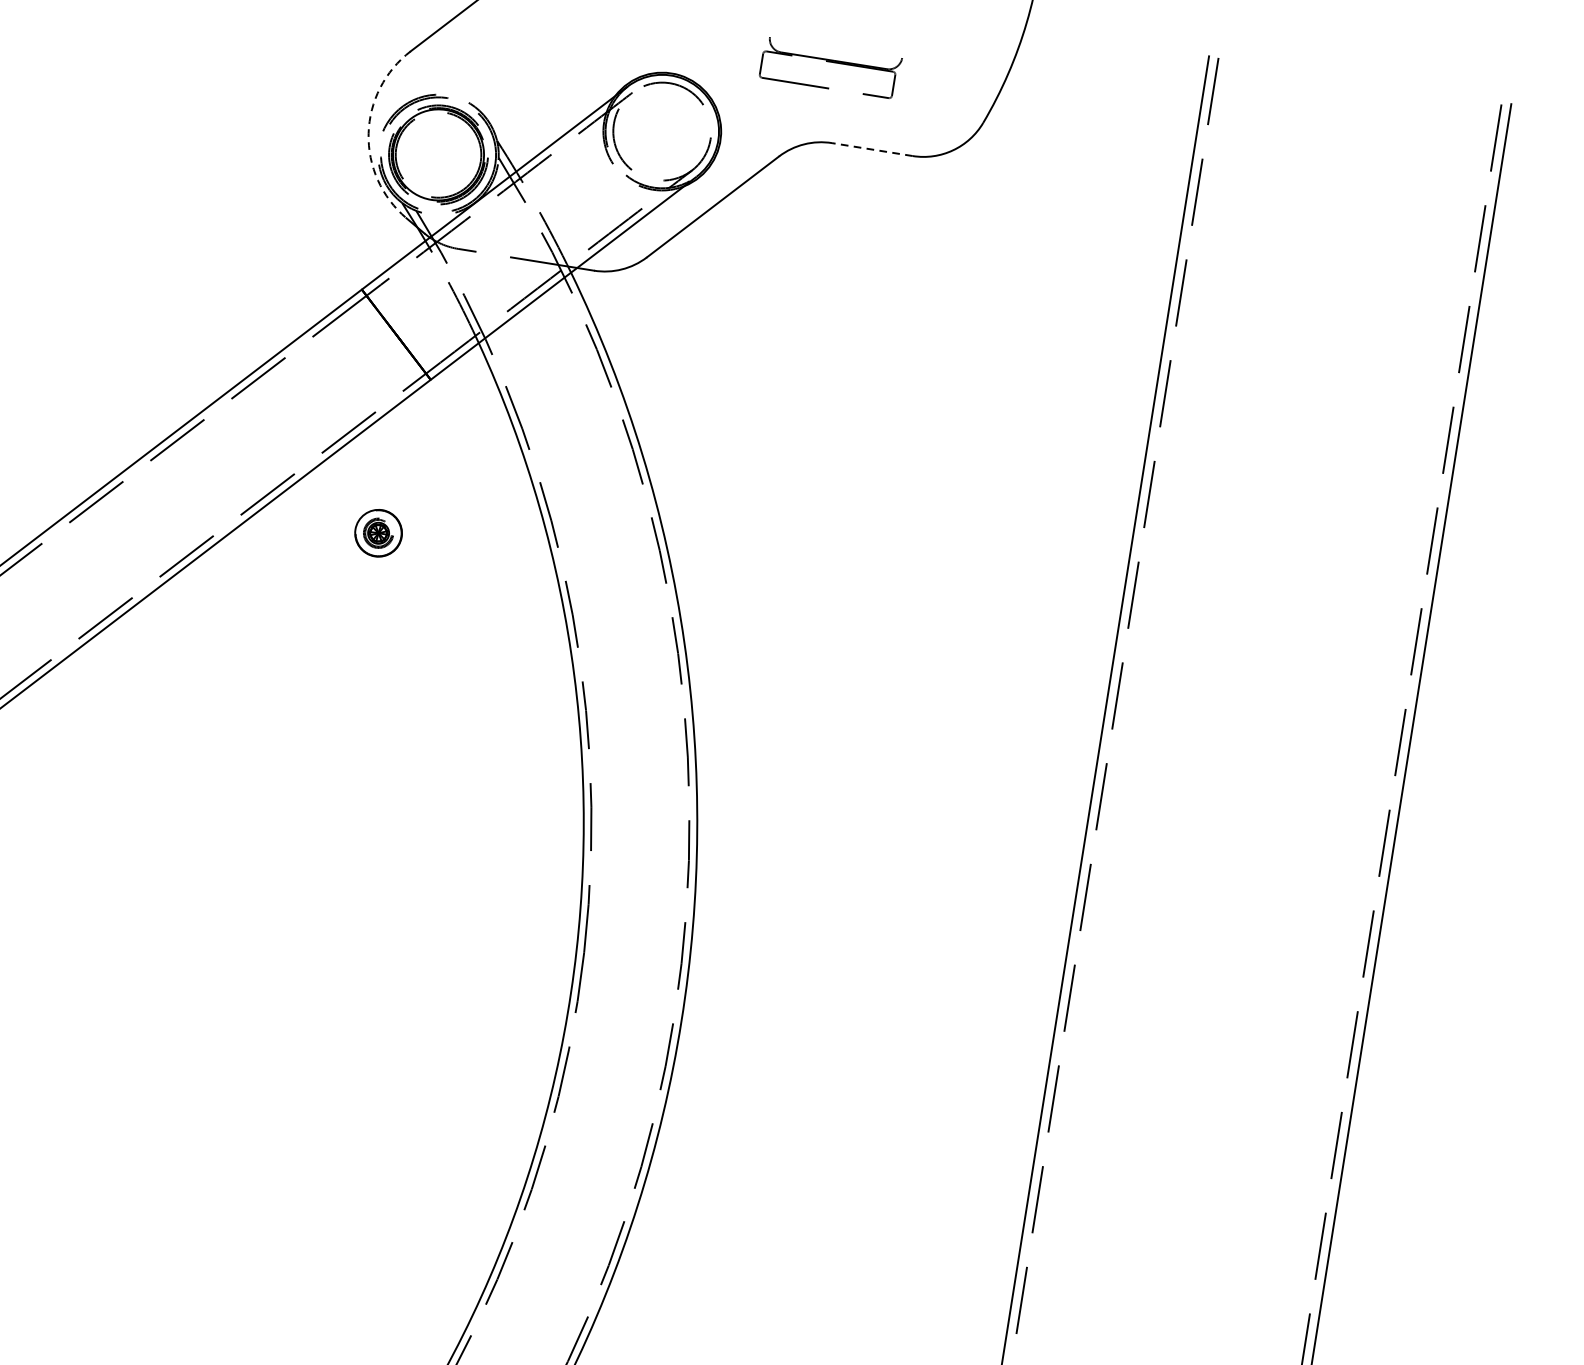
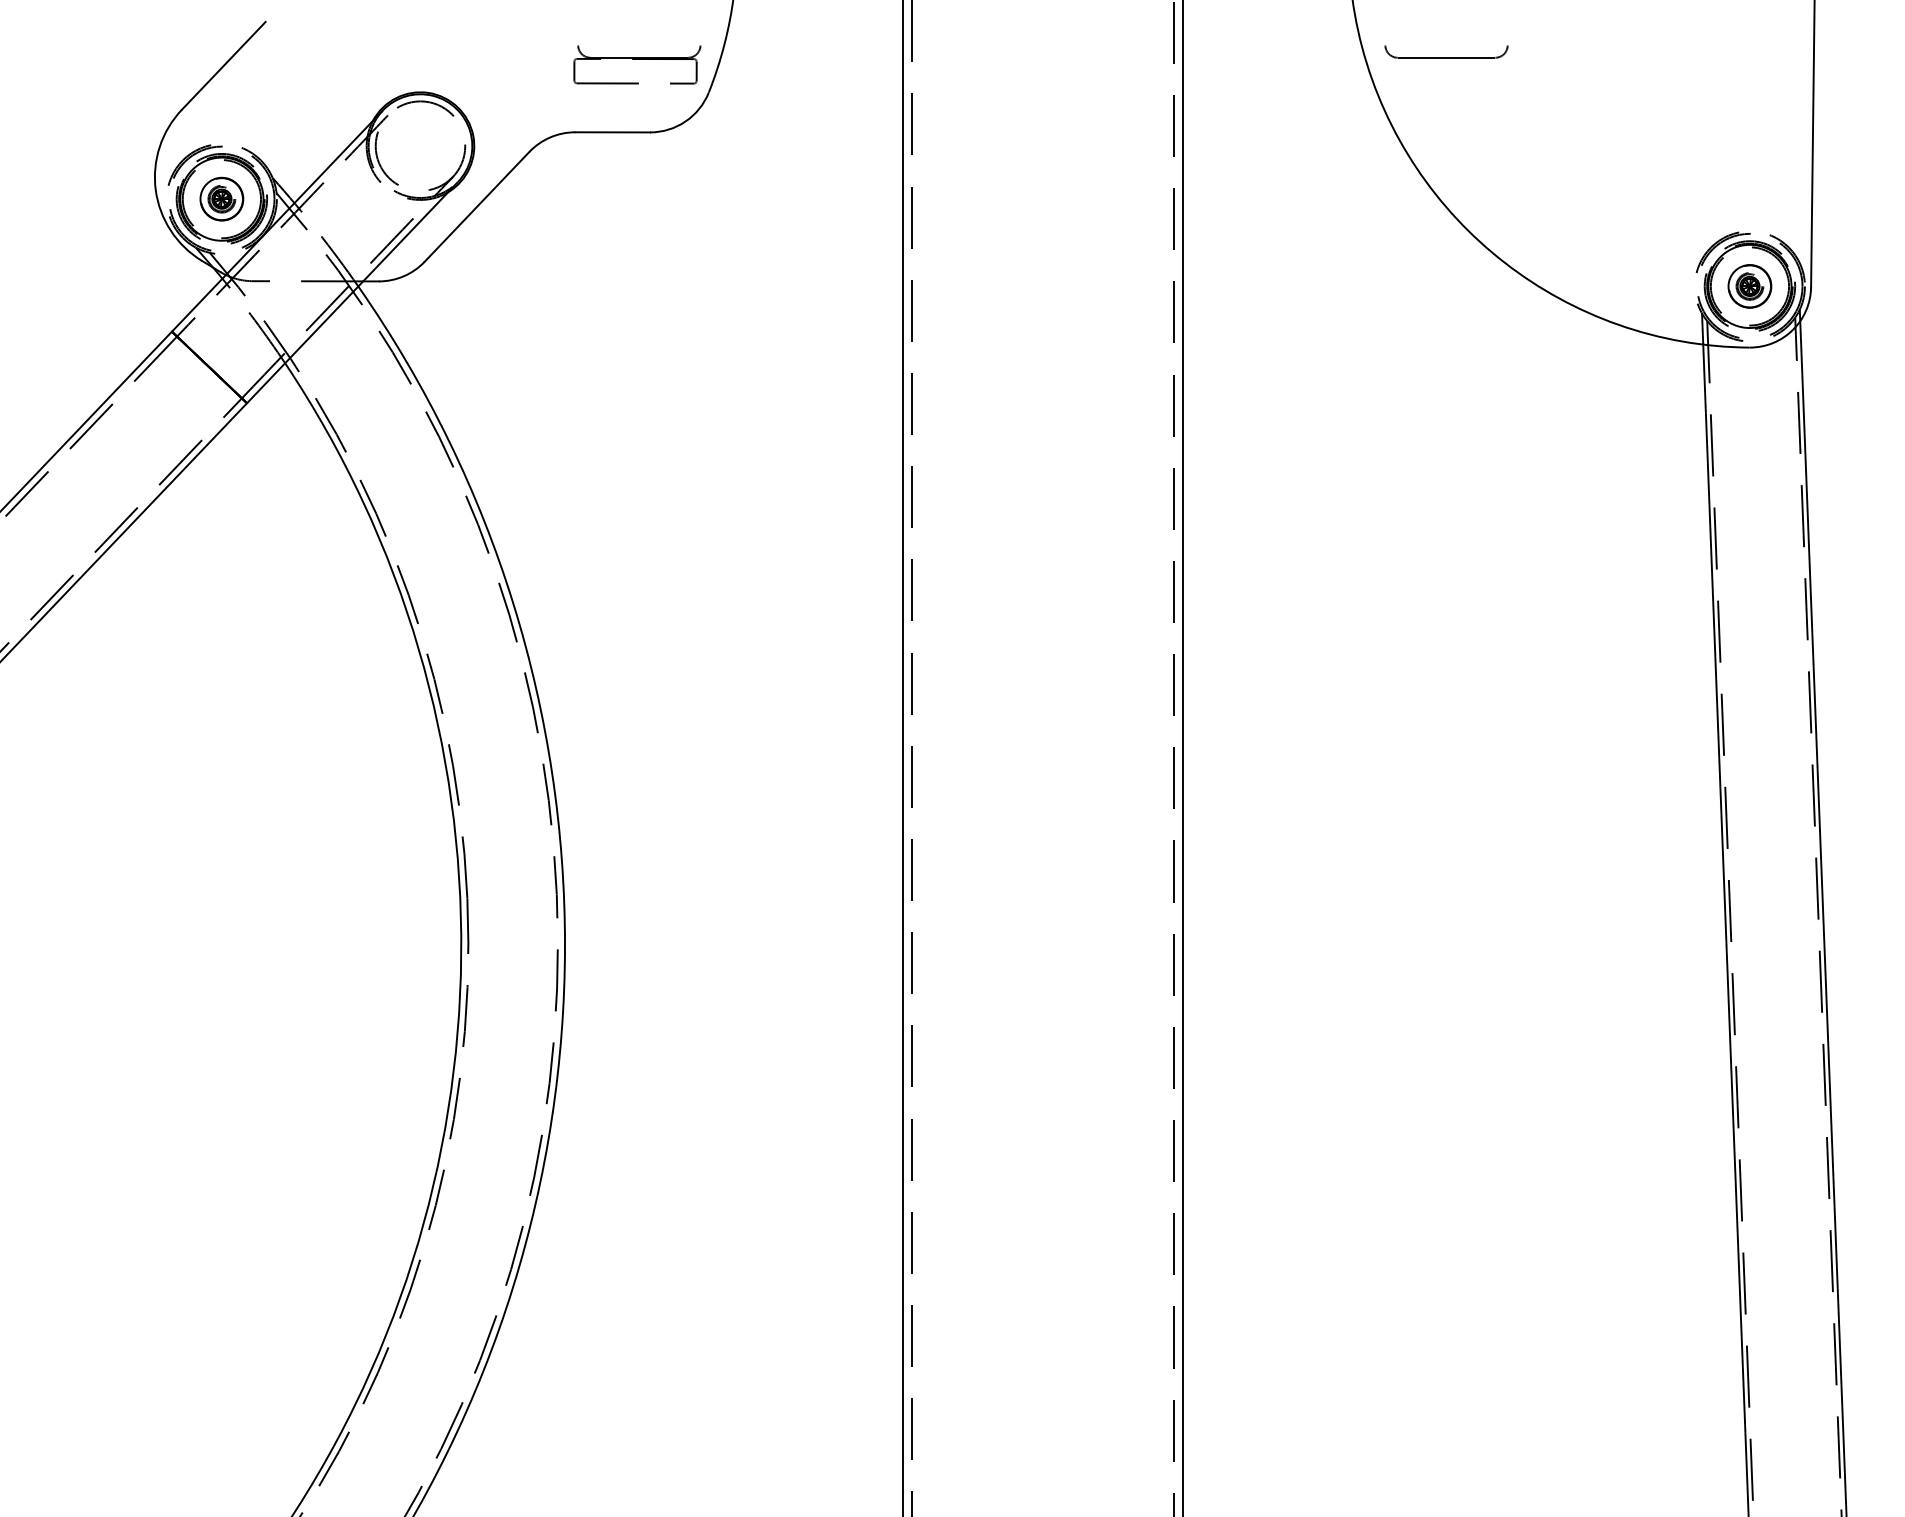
part: (830, 67) -> (637, 64), moved
arc: (368, 134) -> (155, 190), dashed -> solid
line: (872, 149) -> (612, 132), dashed -> solid
part: (378, 532) -> (221, 198), moved

